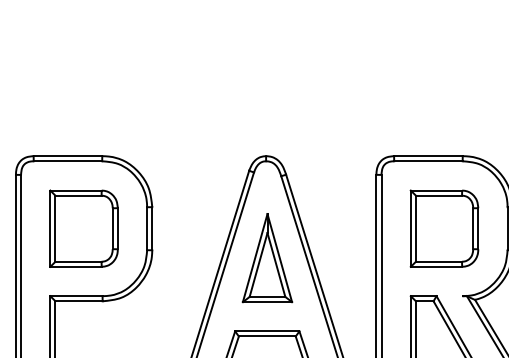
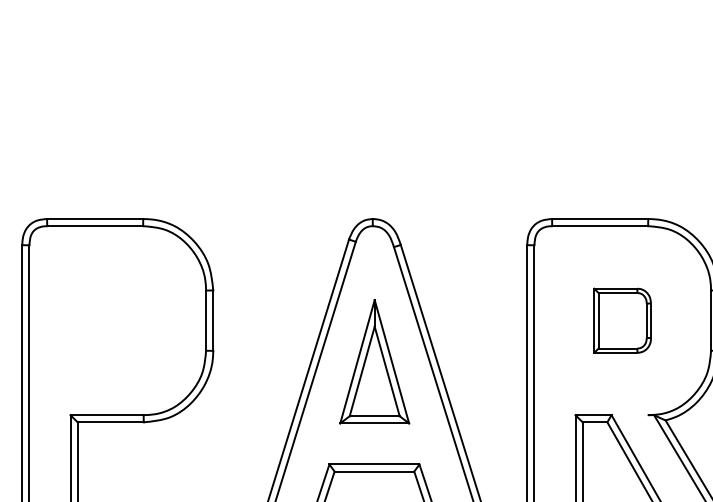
part: (83, 228) -> (117, 320), removed
part: (444, 228) -> (622, 320), size x0.6

